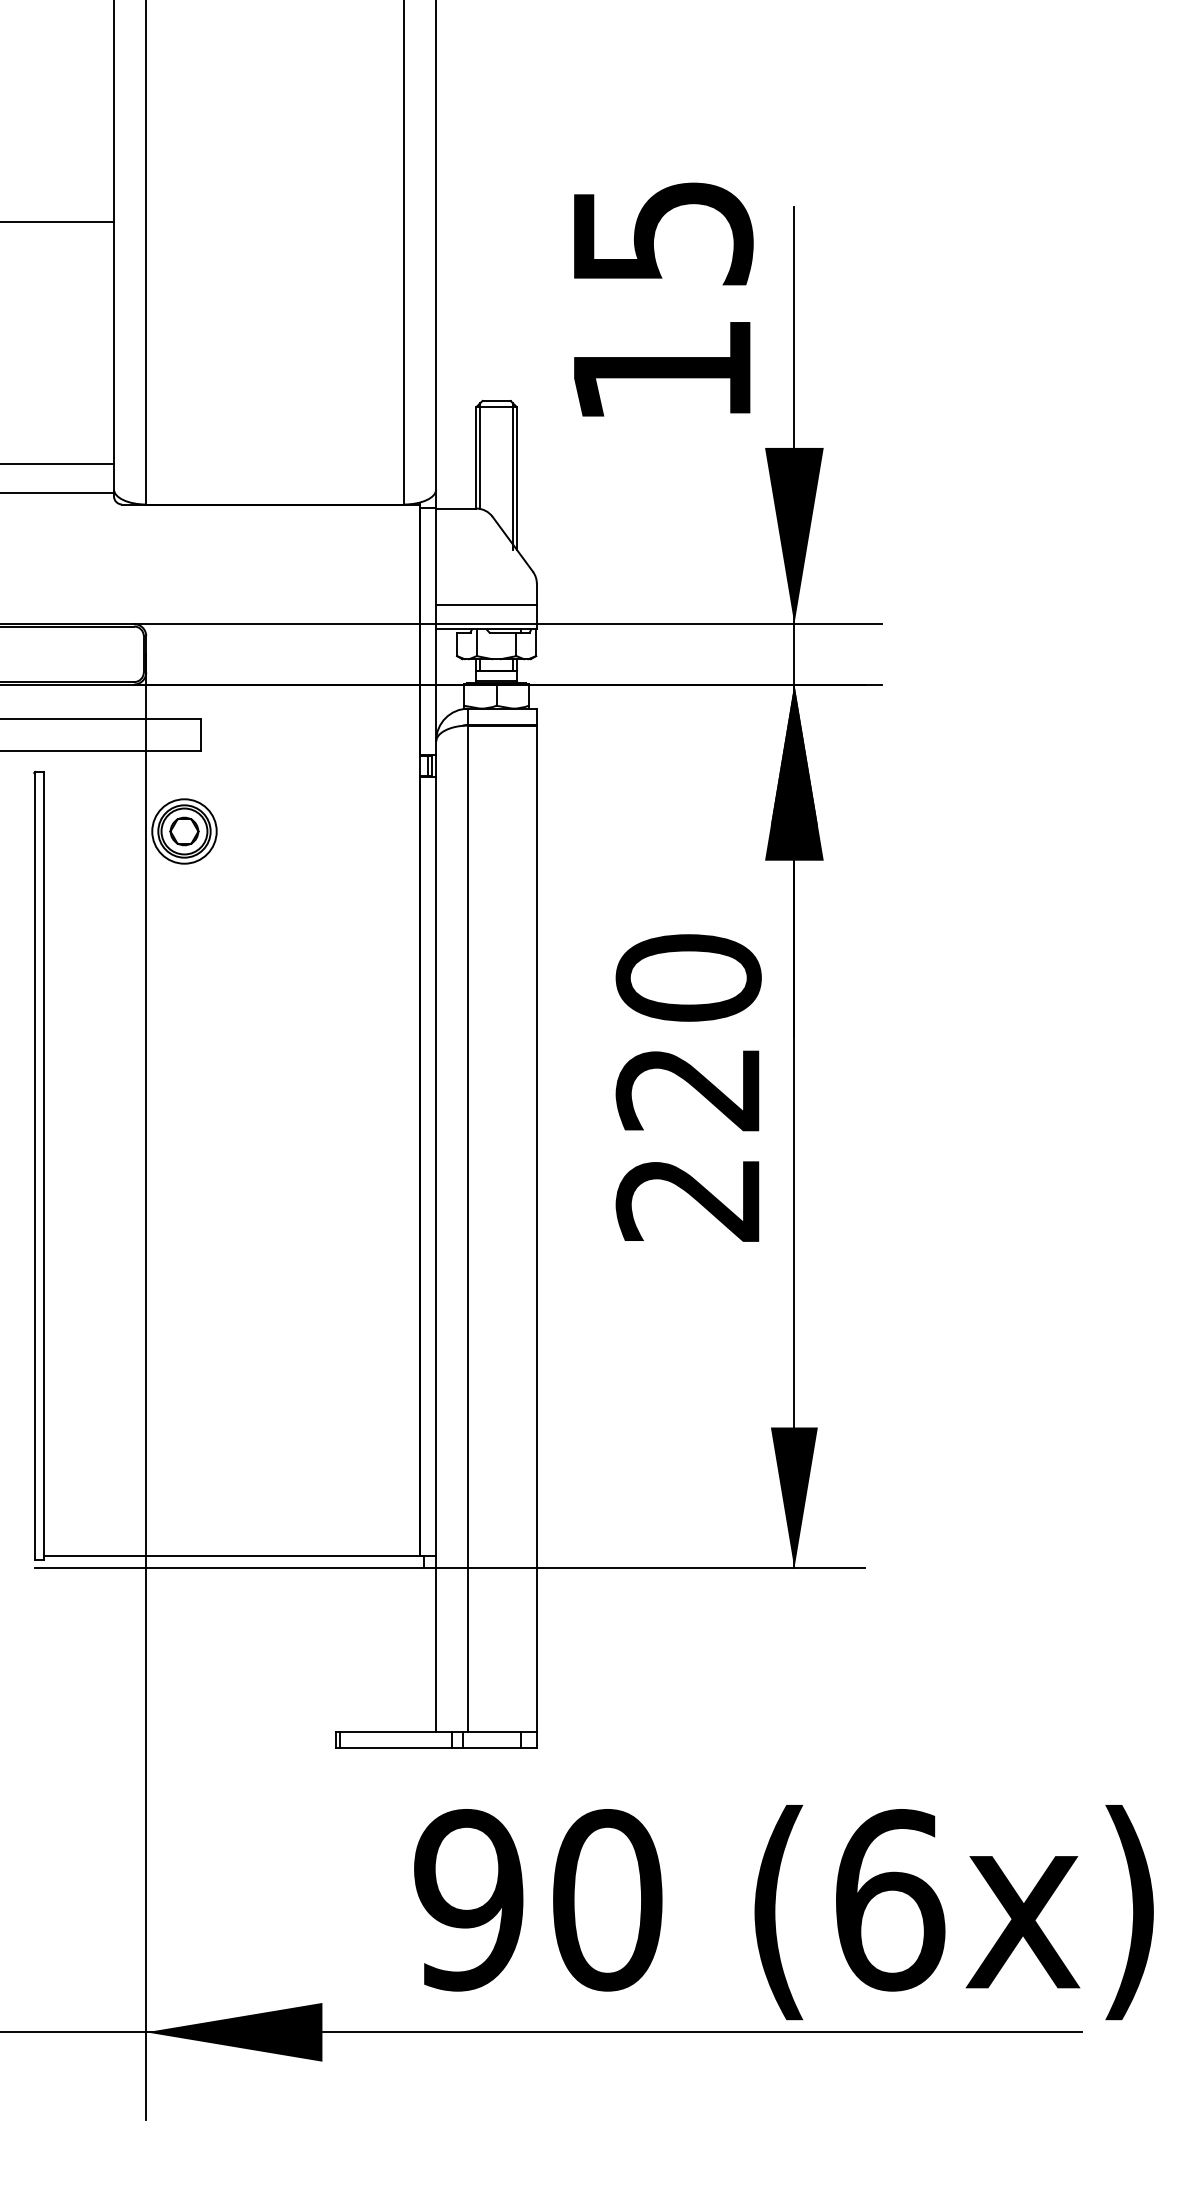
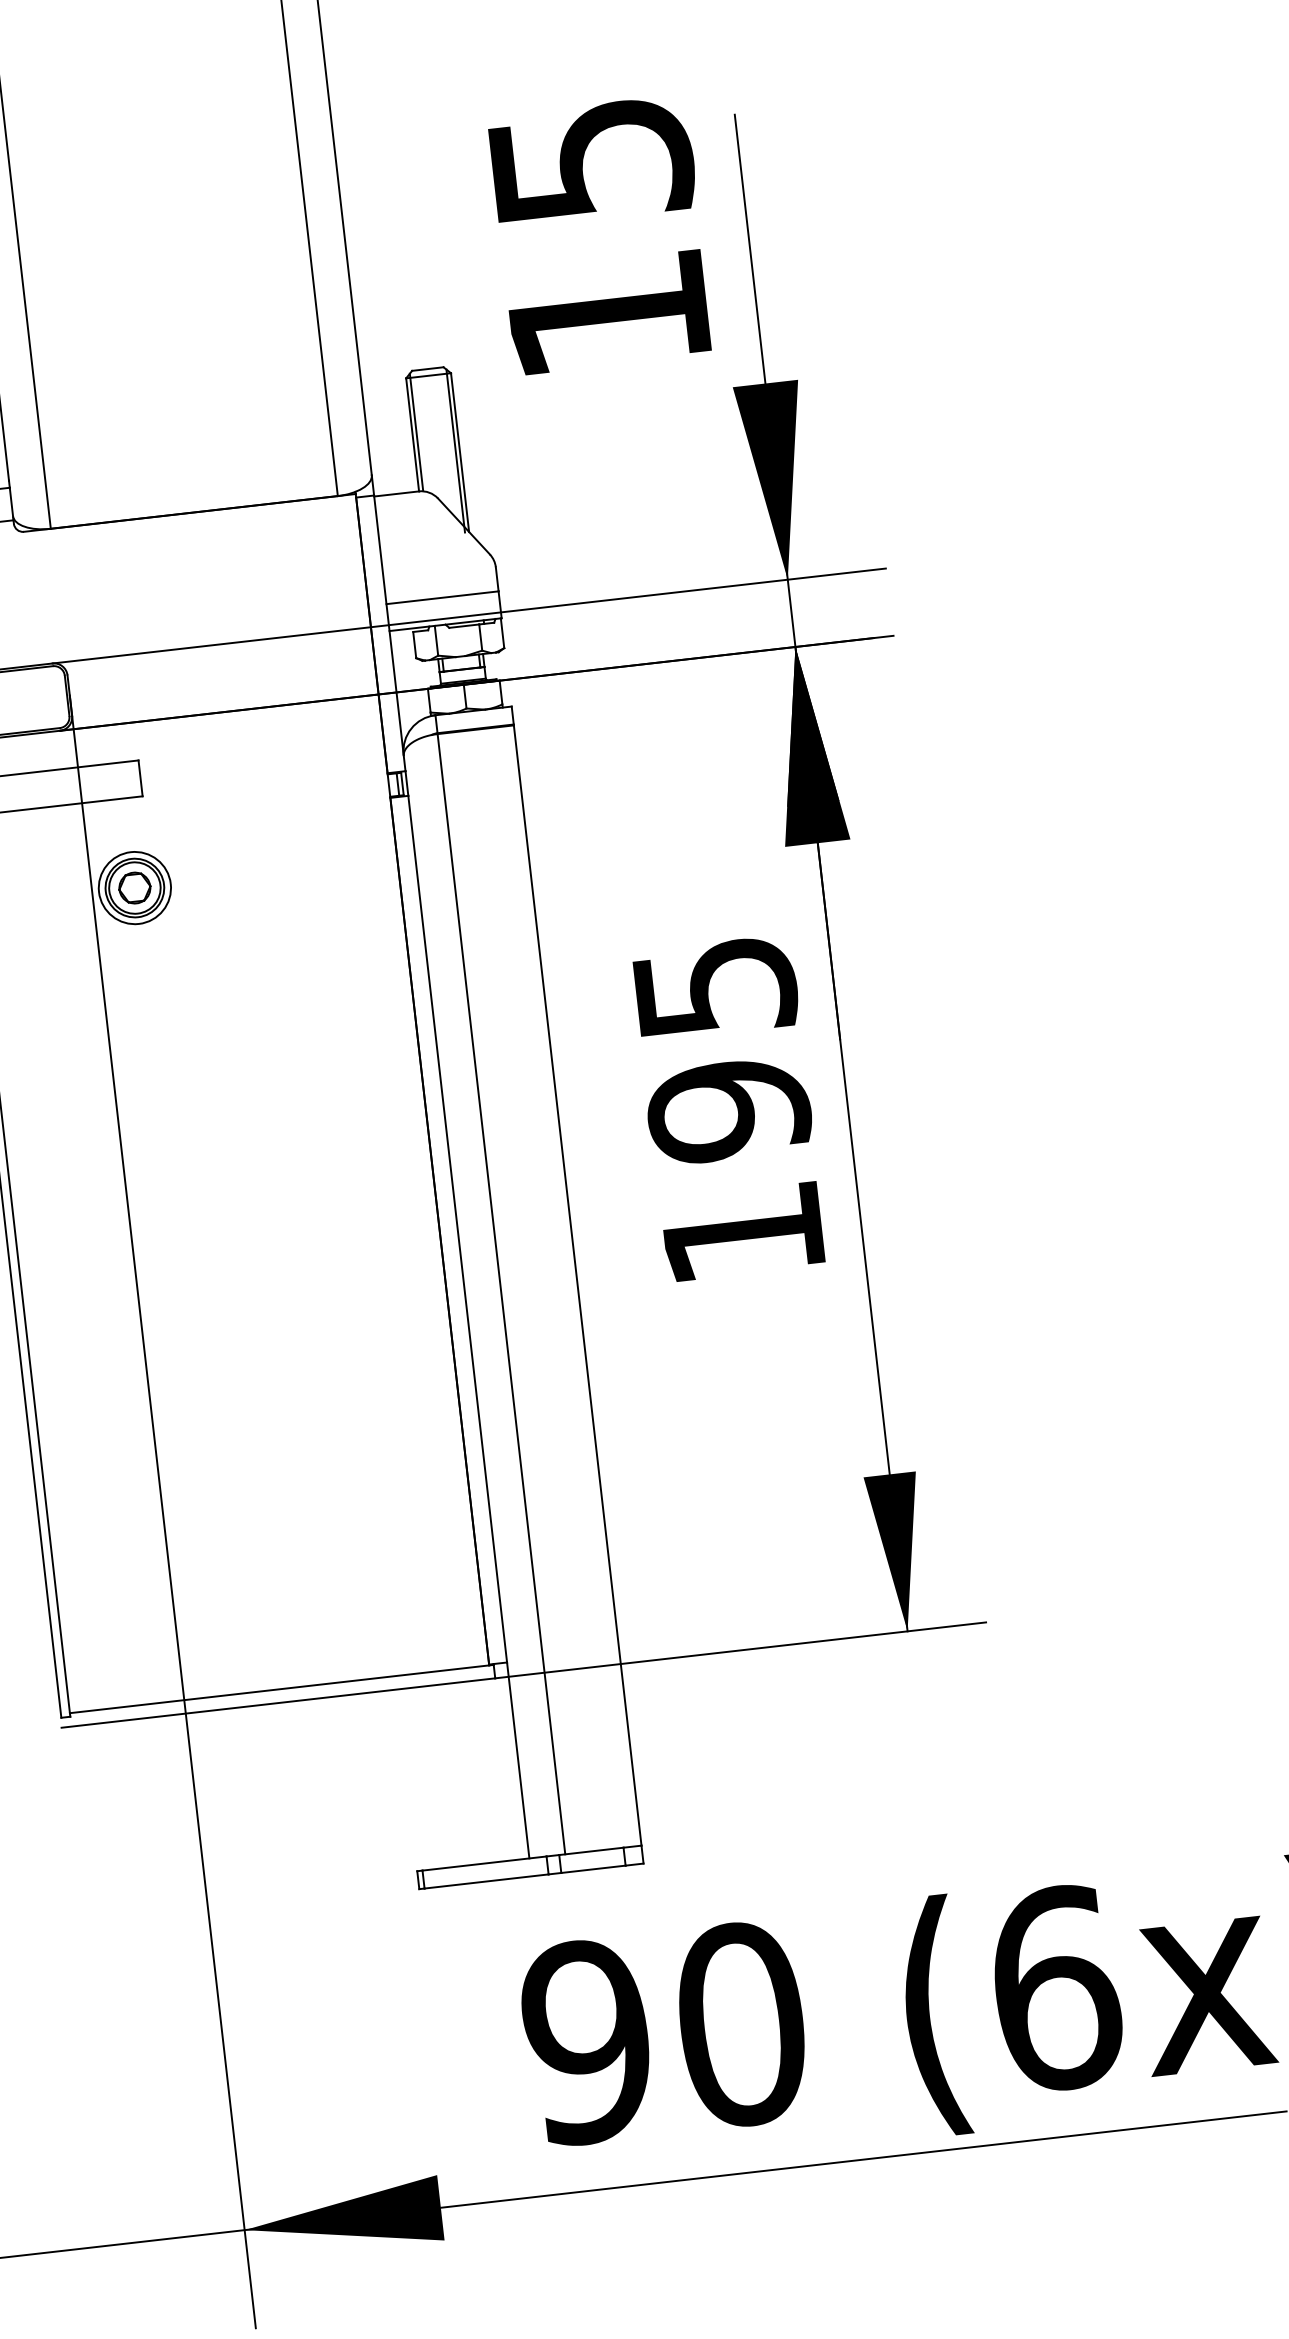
text: (688, 1087) -> (728, 1109), 220 -> 195

